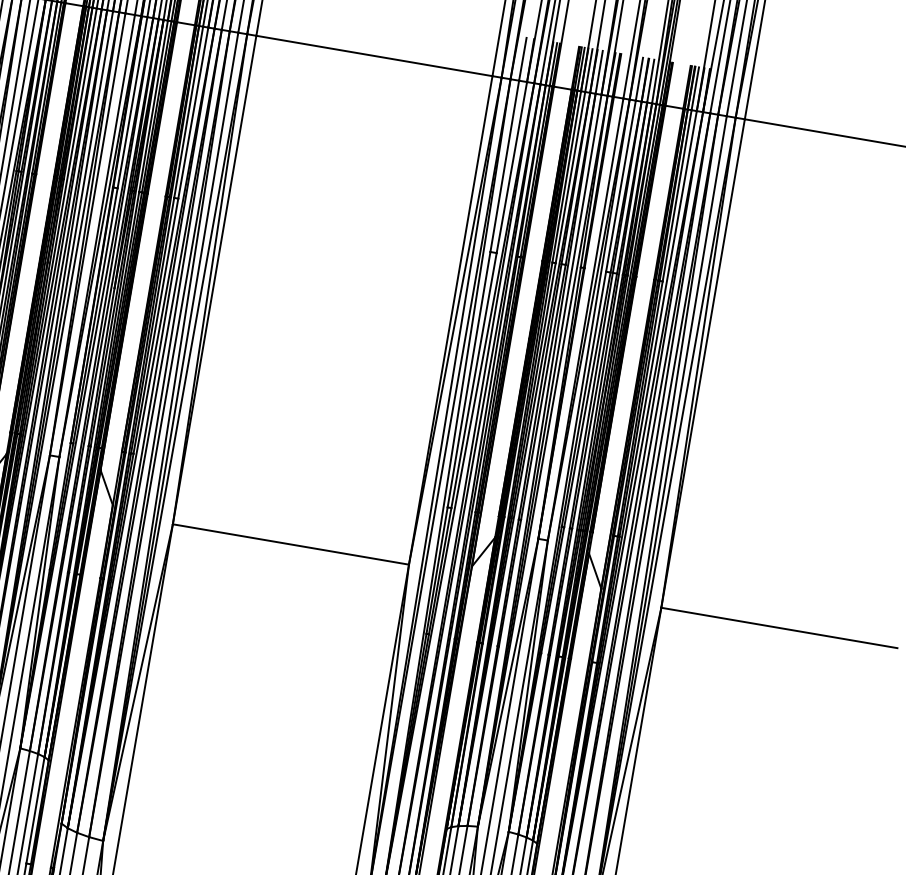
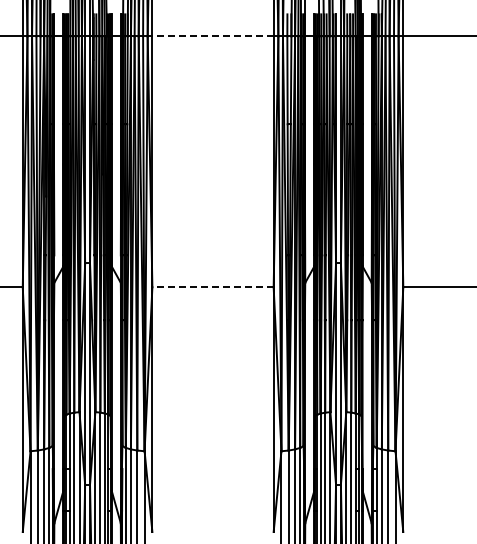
line: (375, 56) -> (213, 36), solid -> dashed
line: (291, 545) -> (213, 287), solid -> dashed

